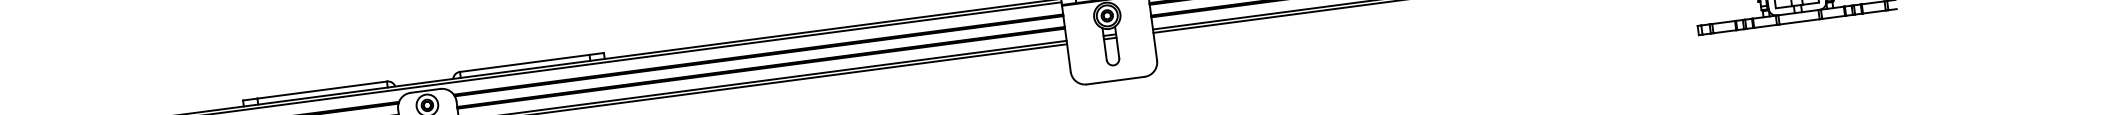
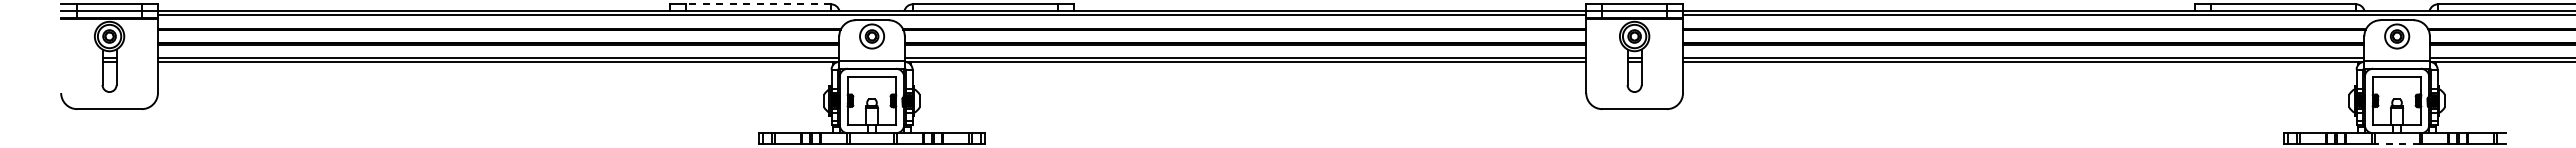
line: (1799, 21) -> (2396, 143), solid -> dashed
line: (322, 90) -> (758, 4), solid -> dashed

